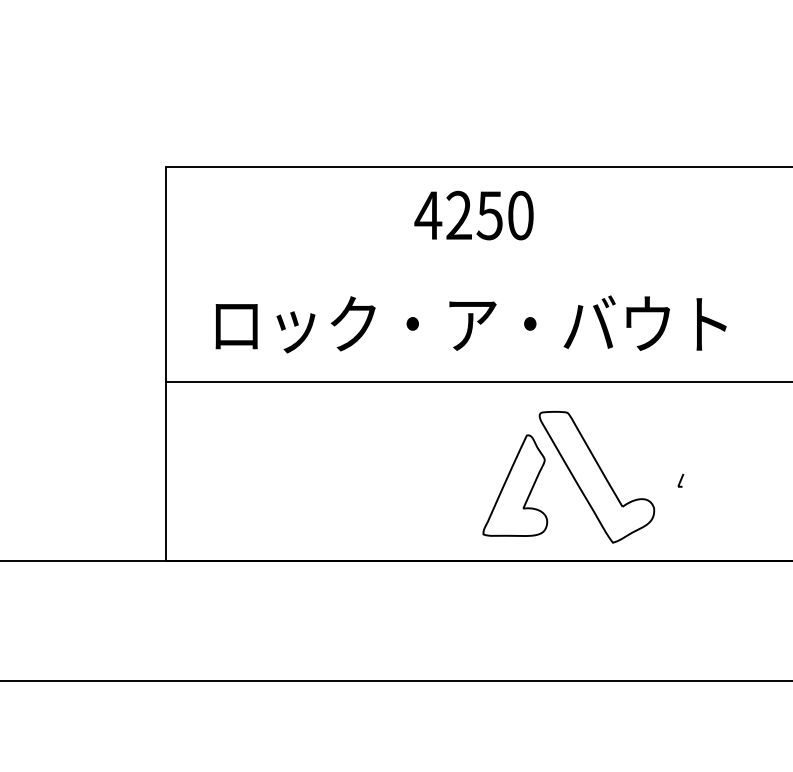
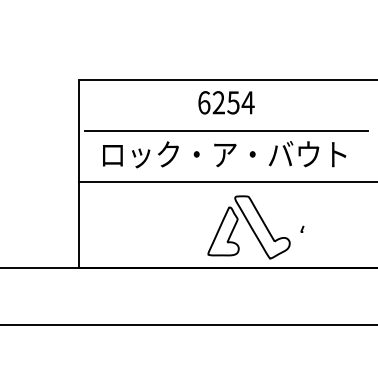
text: (473, 214) -> (225, 102), 4250 -> 6254
line: (473, 273) -> (225, 130), added
part: (582, 477) -> (255, 227), moved

